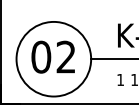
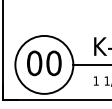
text: (65, 57) -> (53, 63), 02 -> 00

